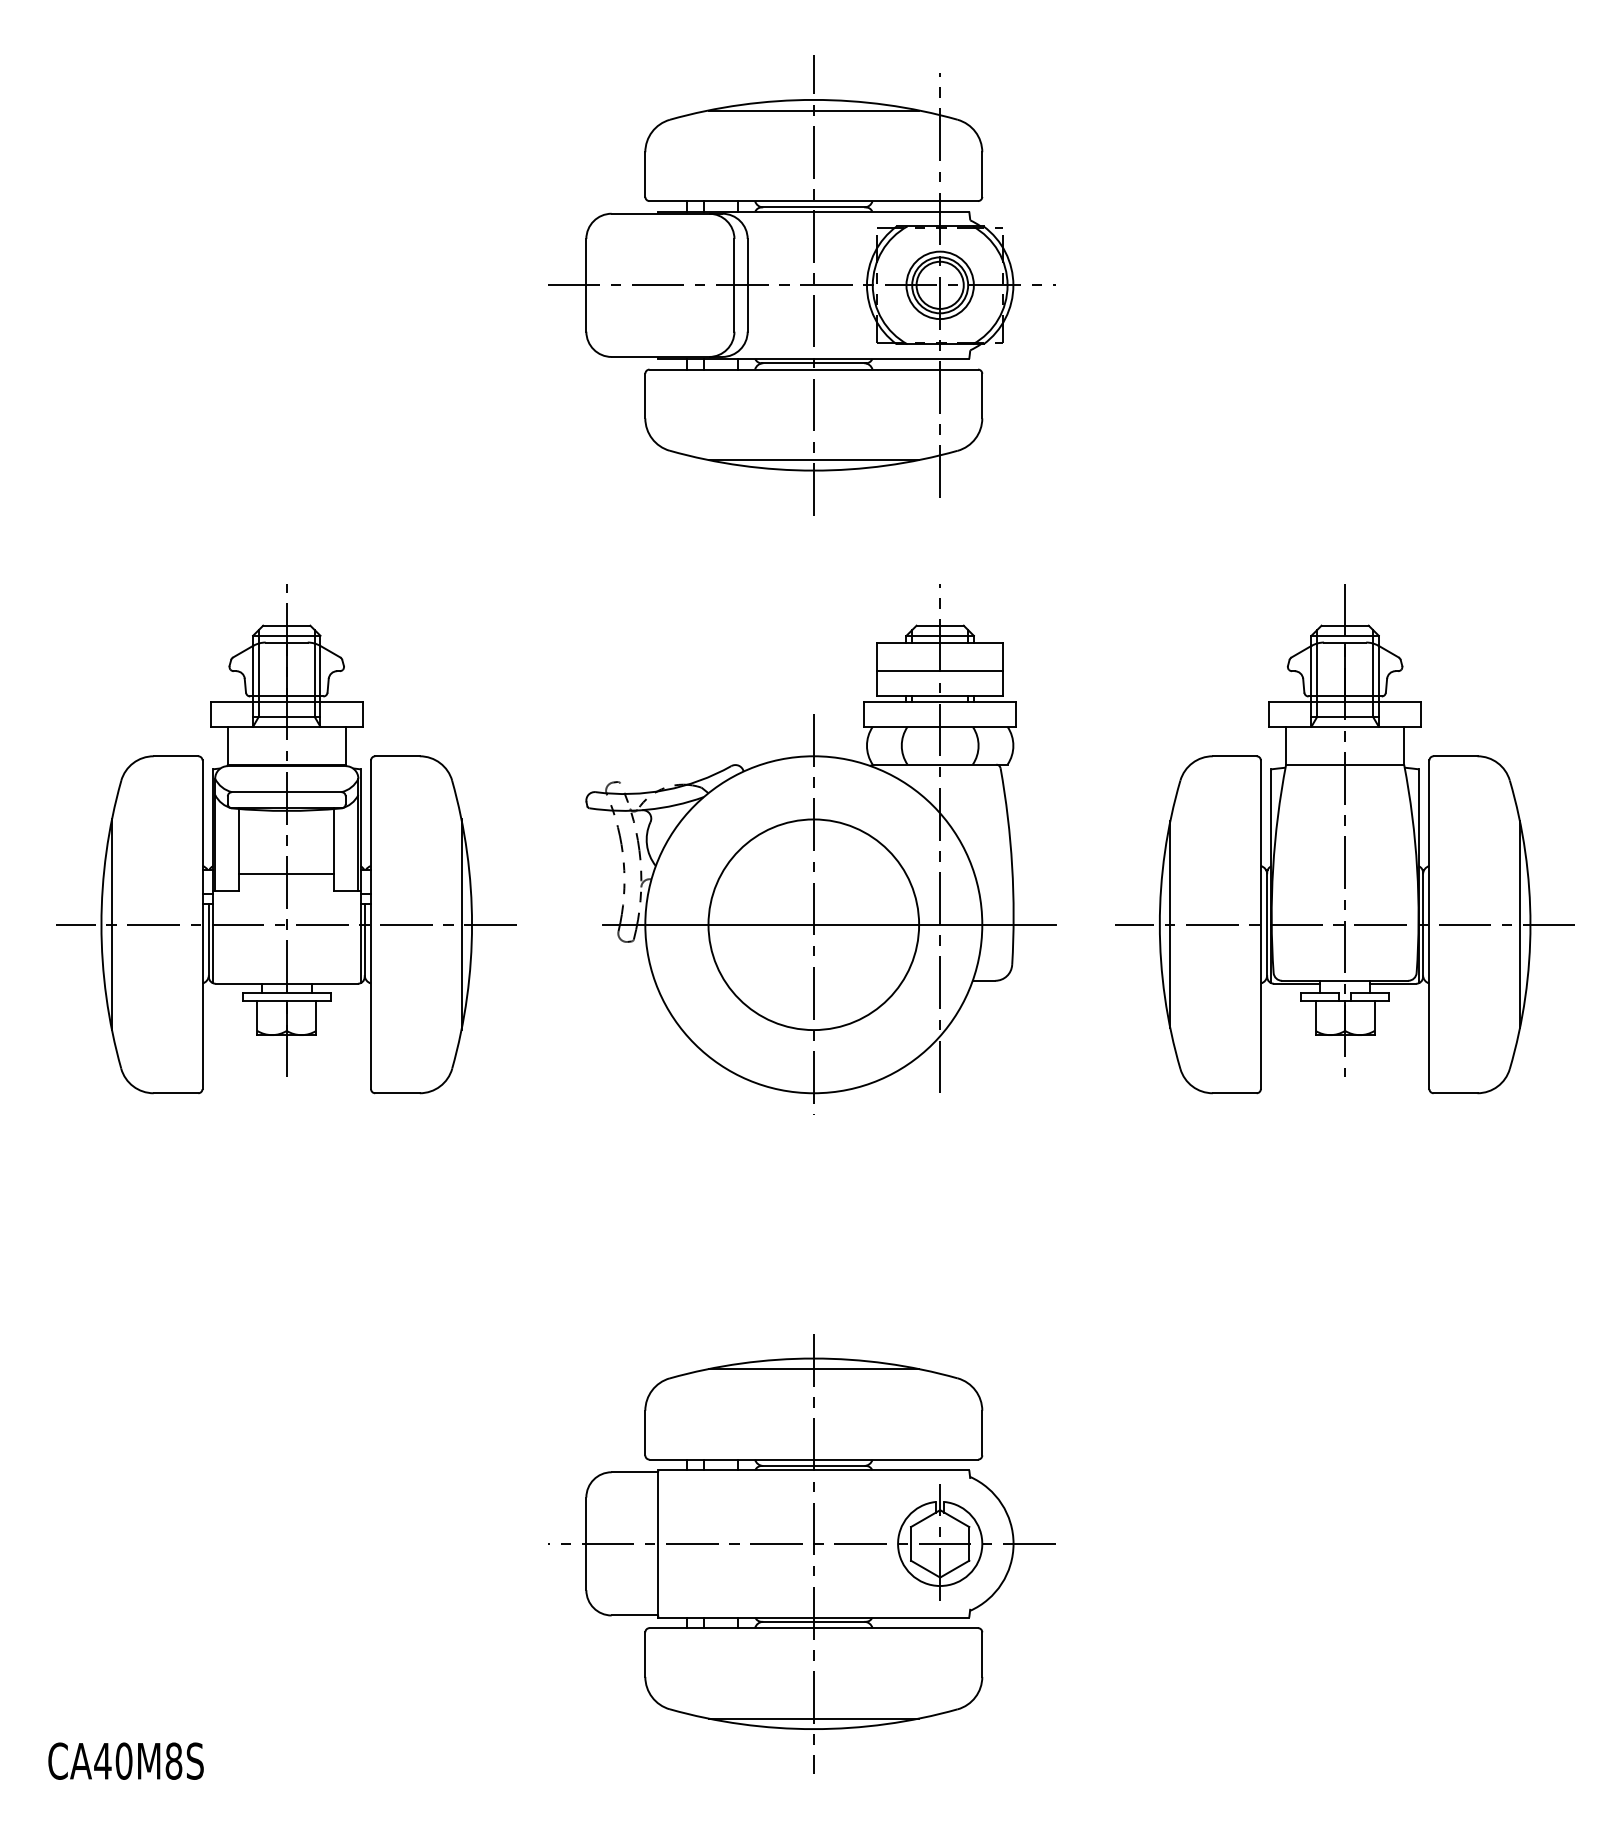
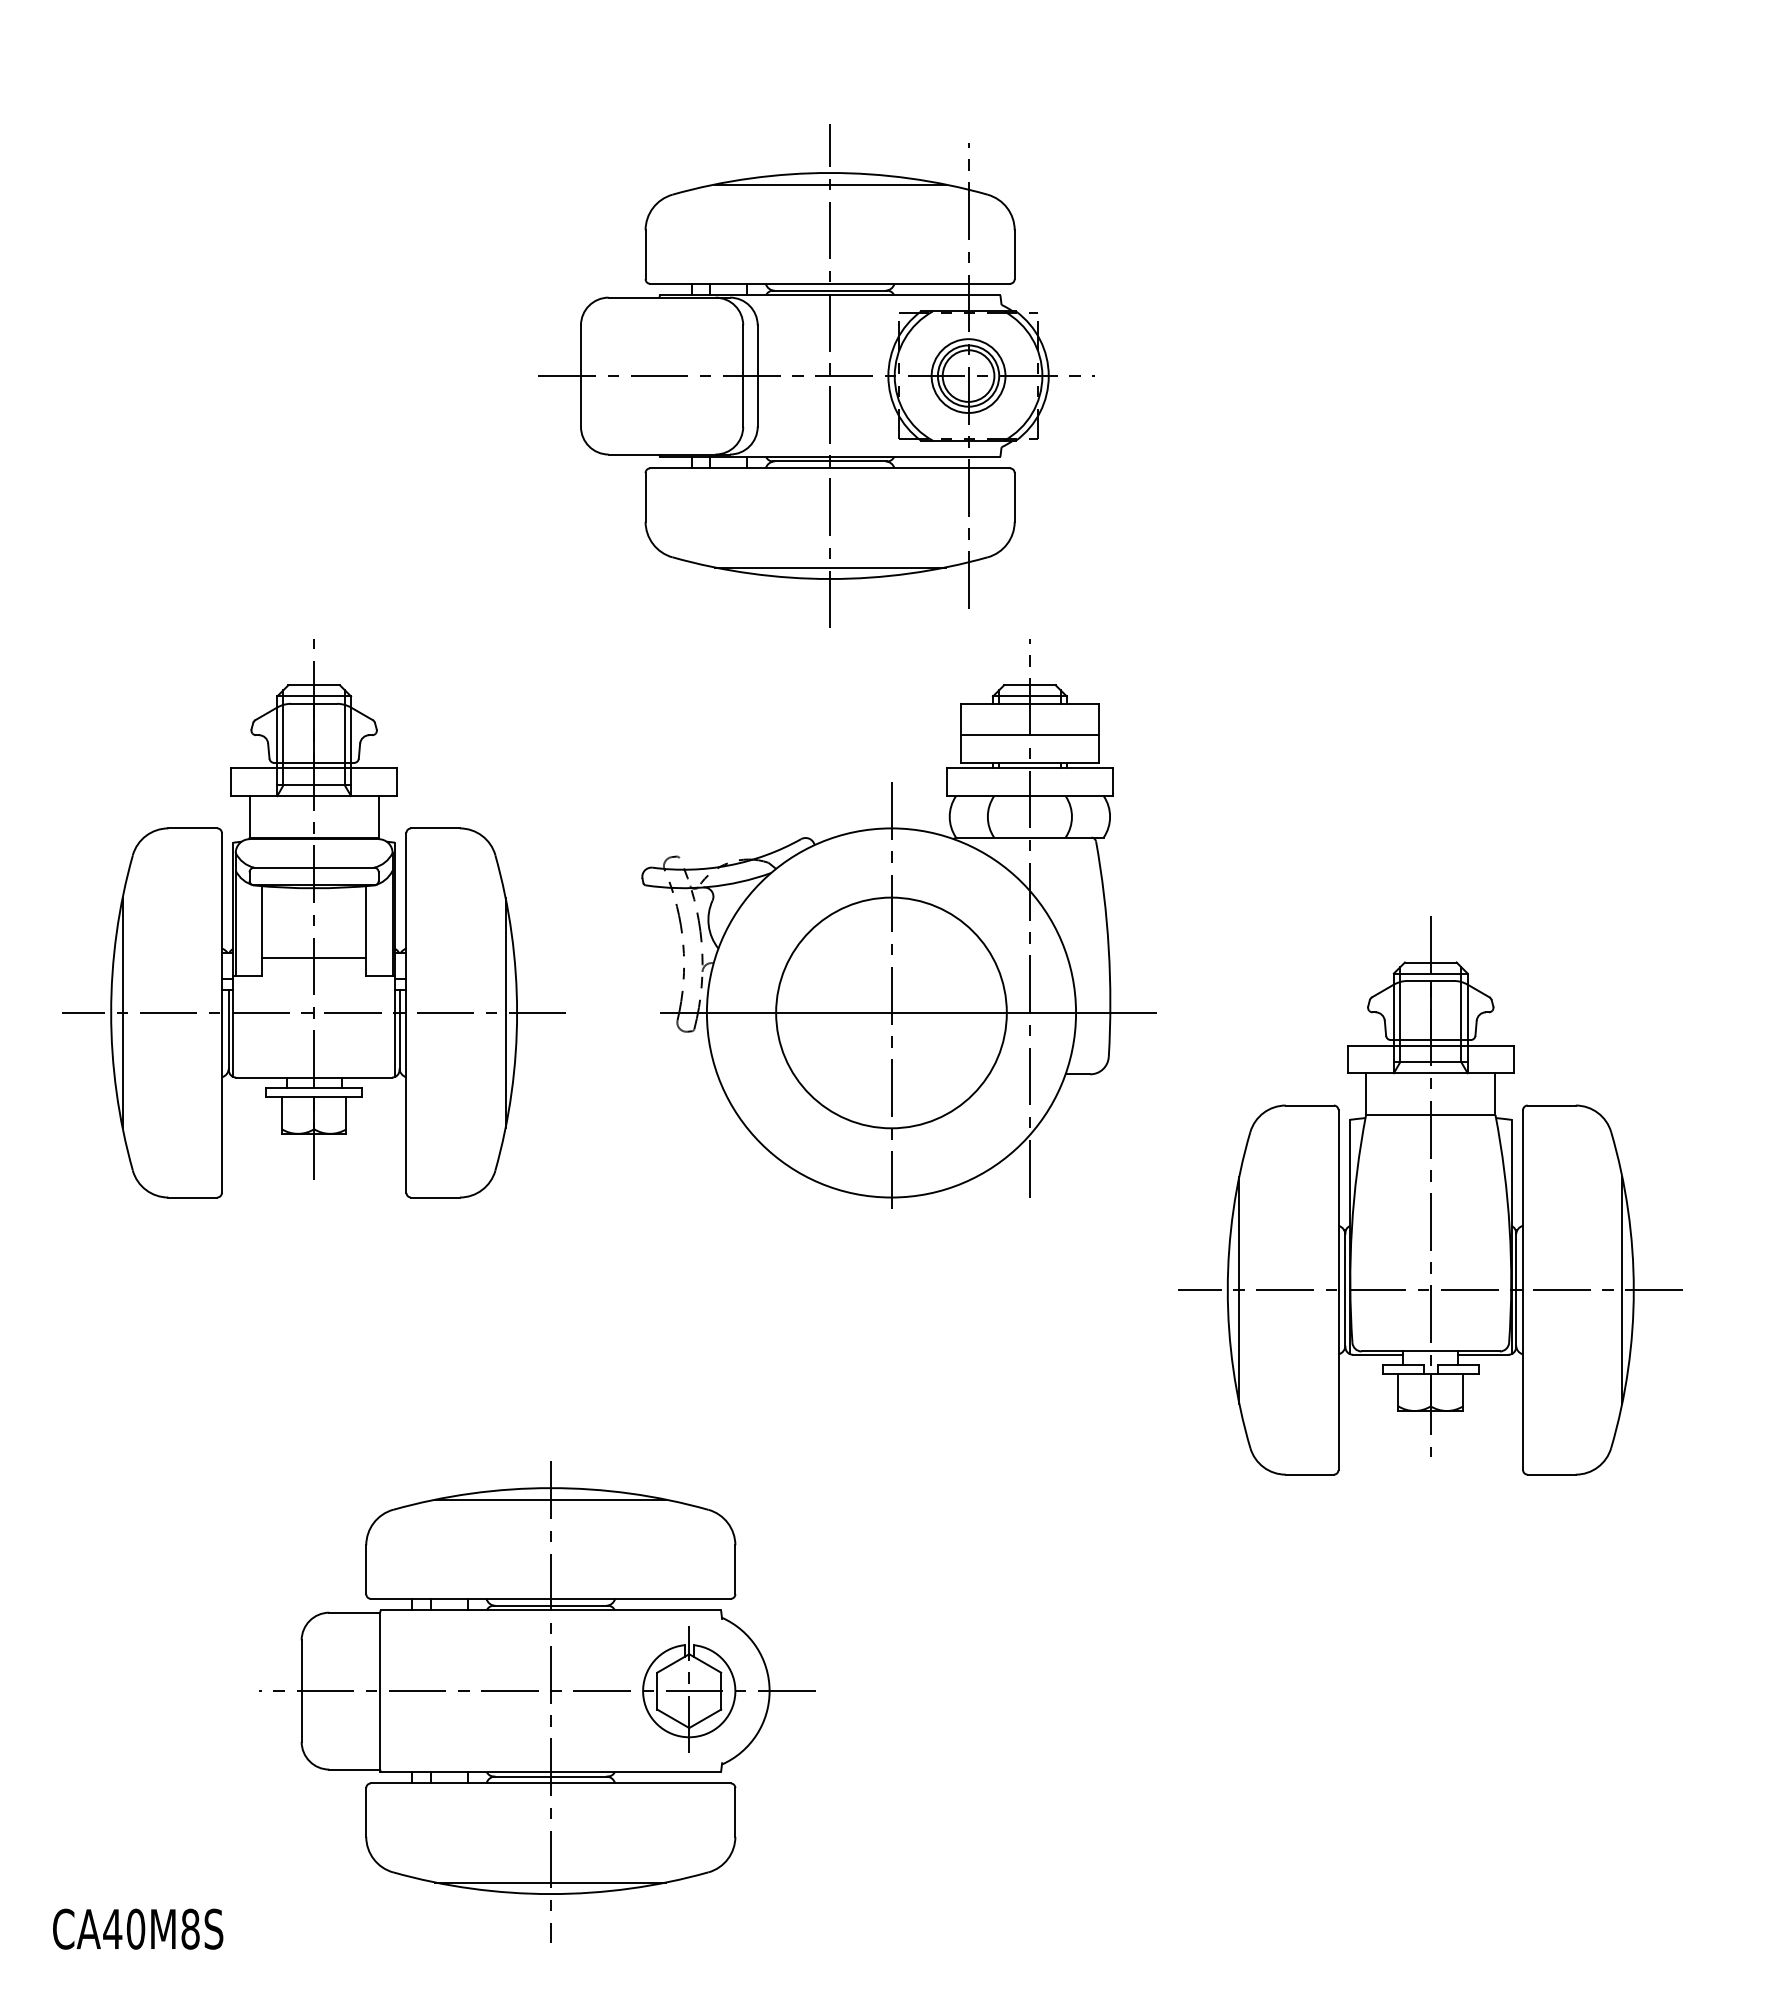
part: (801, 285) -> (816, 376), moved
part: (1344, 839) -> (1430, 1196), moved
part: (801, 1553) -> (537, 1701), moved

